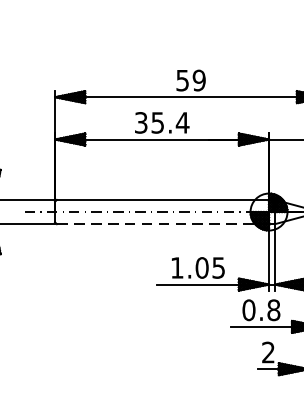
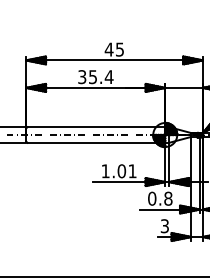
text: (190, 80) -> (114, 49), 59 -> 45
line: (163, 223) -> (96, 142), dashed -> solid
text: (218, 268) -> (132, 171), 1.05 -> 1.01
text: (267, 353) -> (164, 226), 2 -> 3

